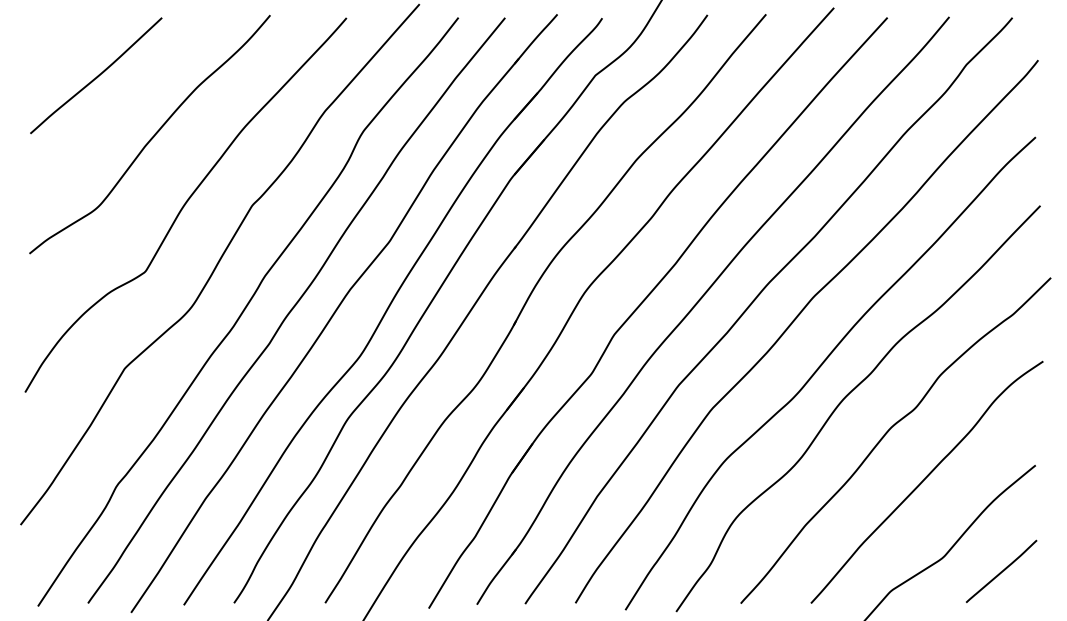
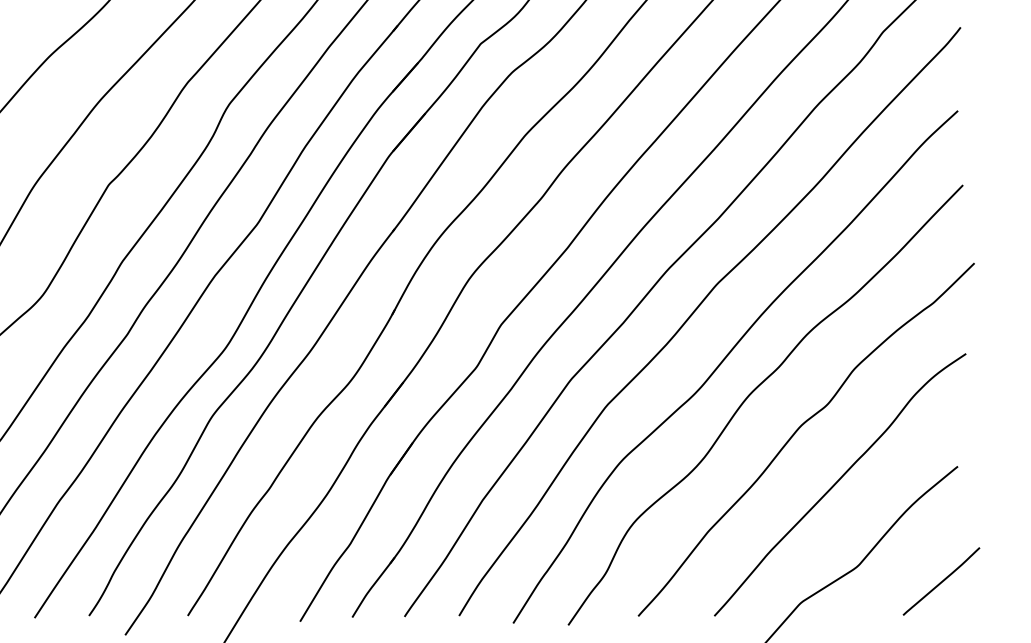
line: (1002, 570) -> (942, 580), moved

